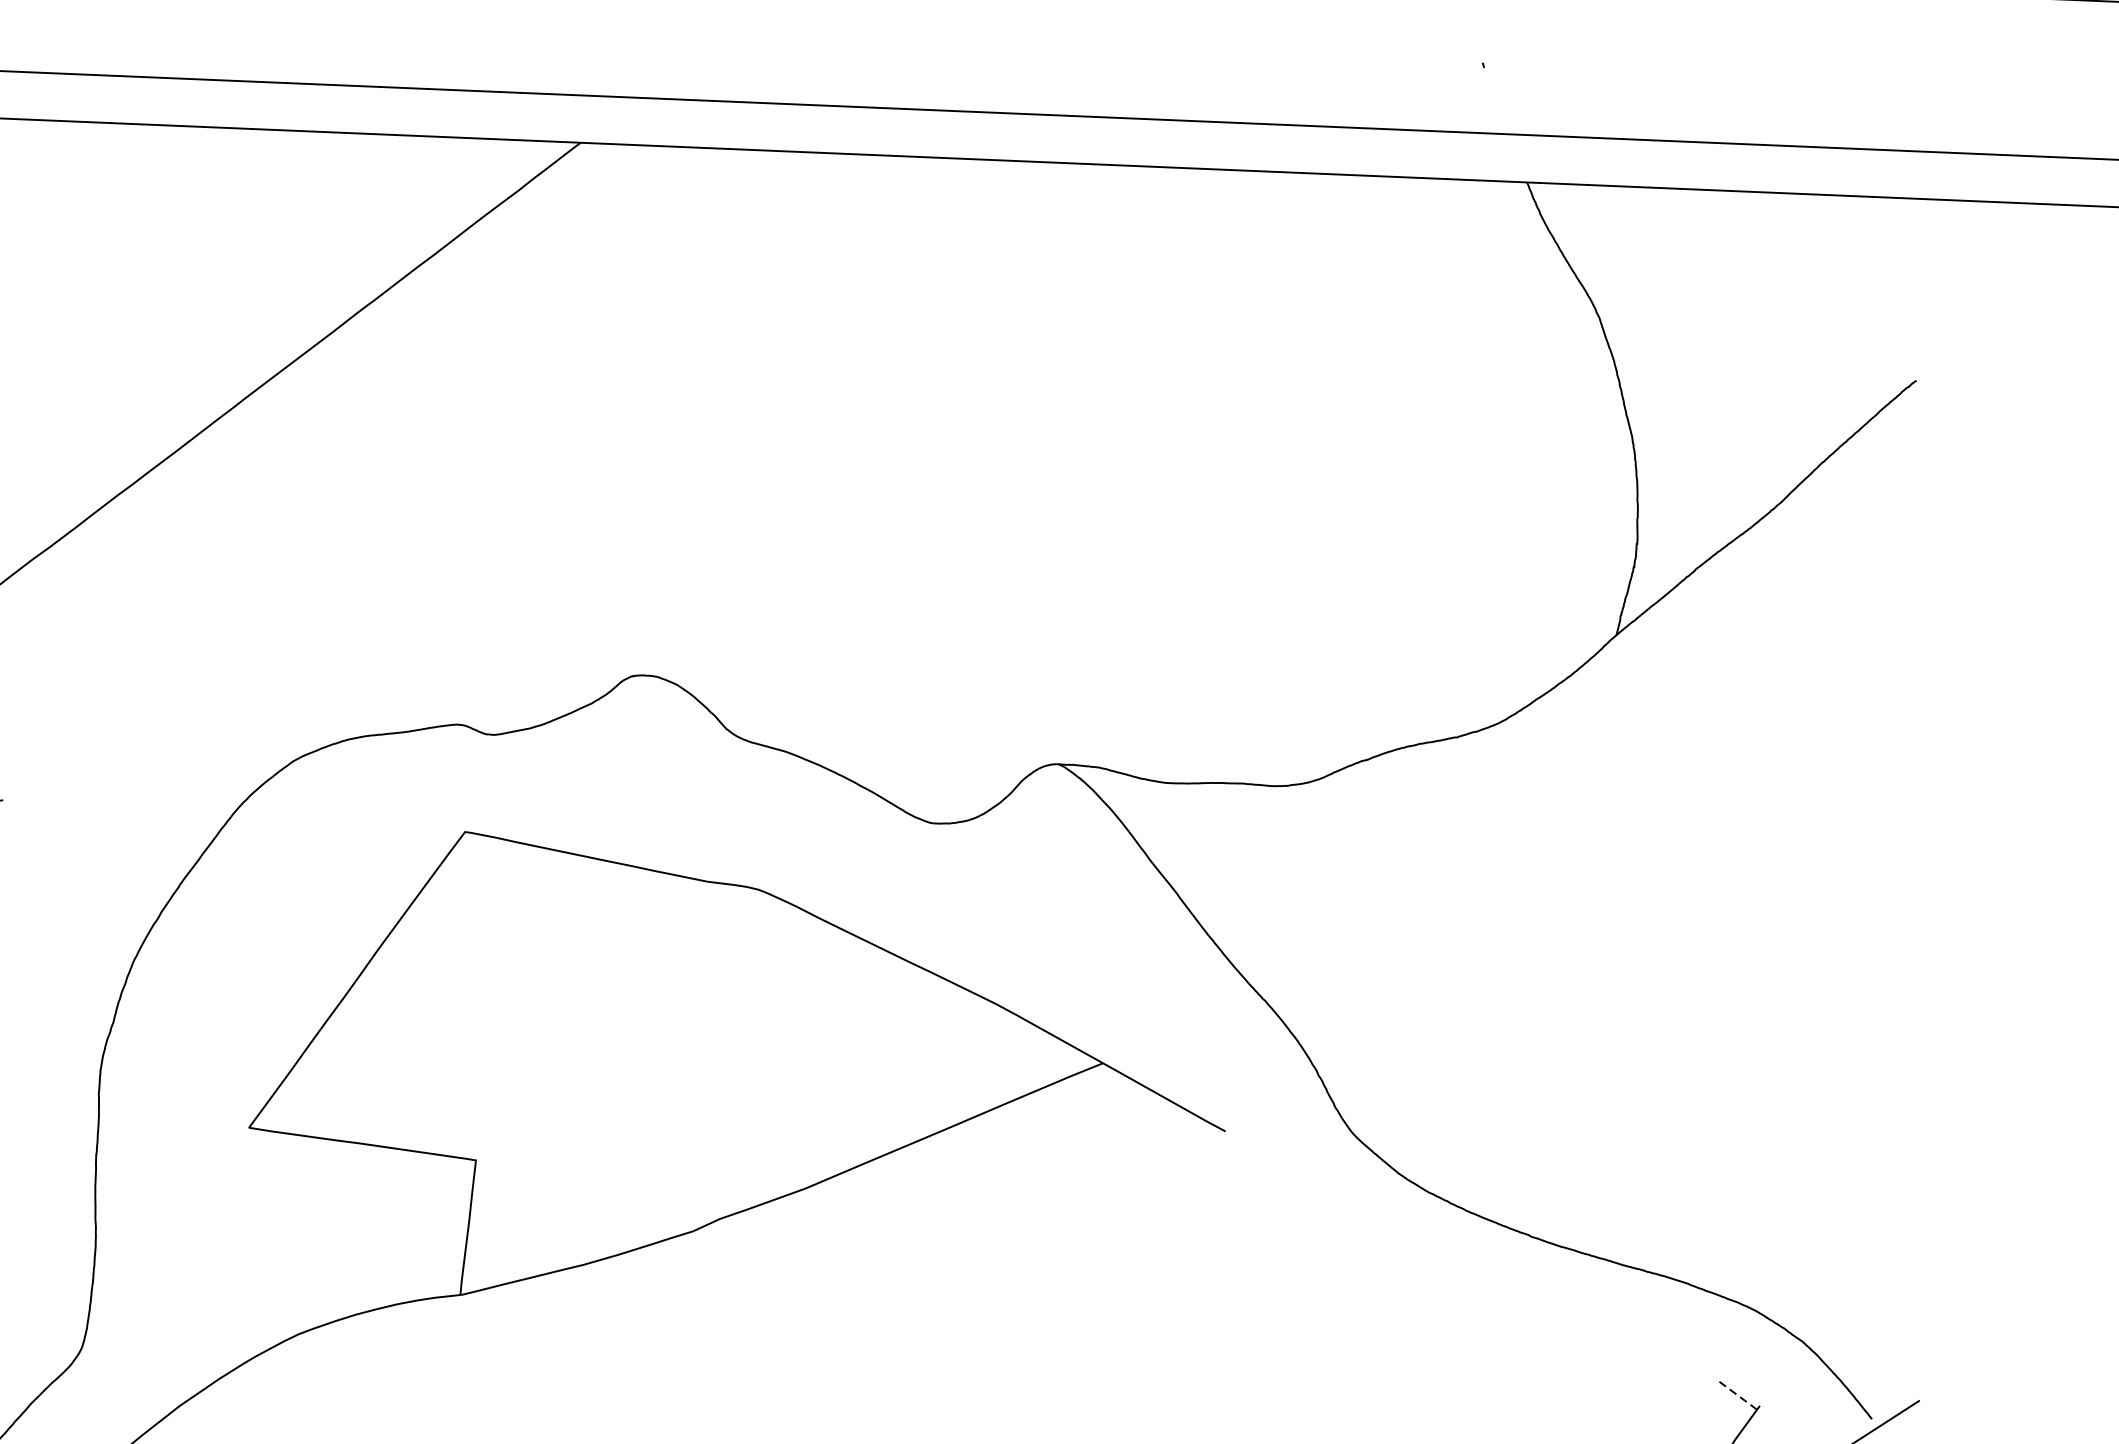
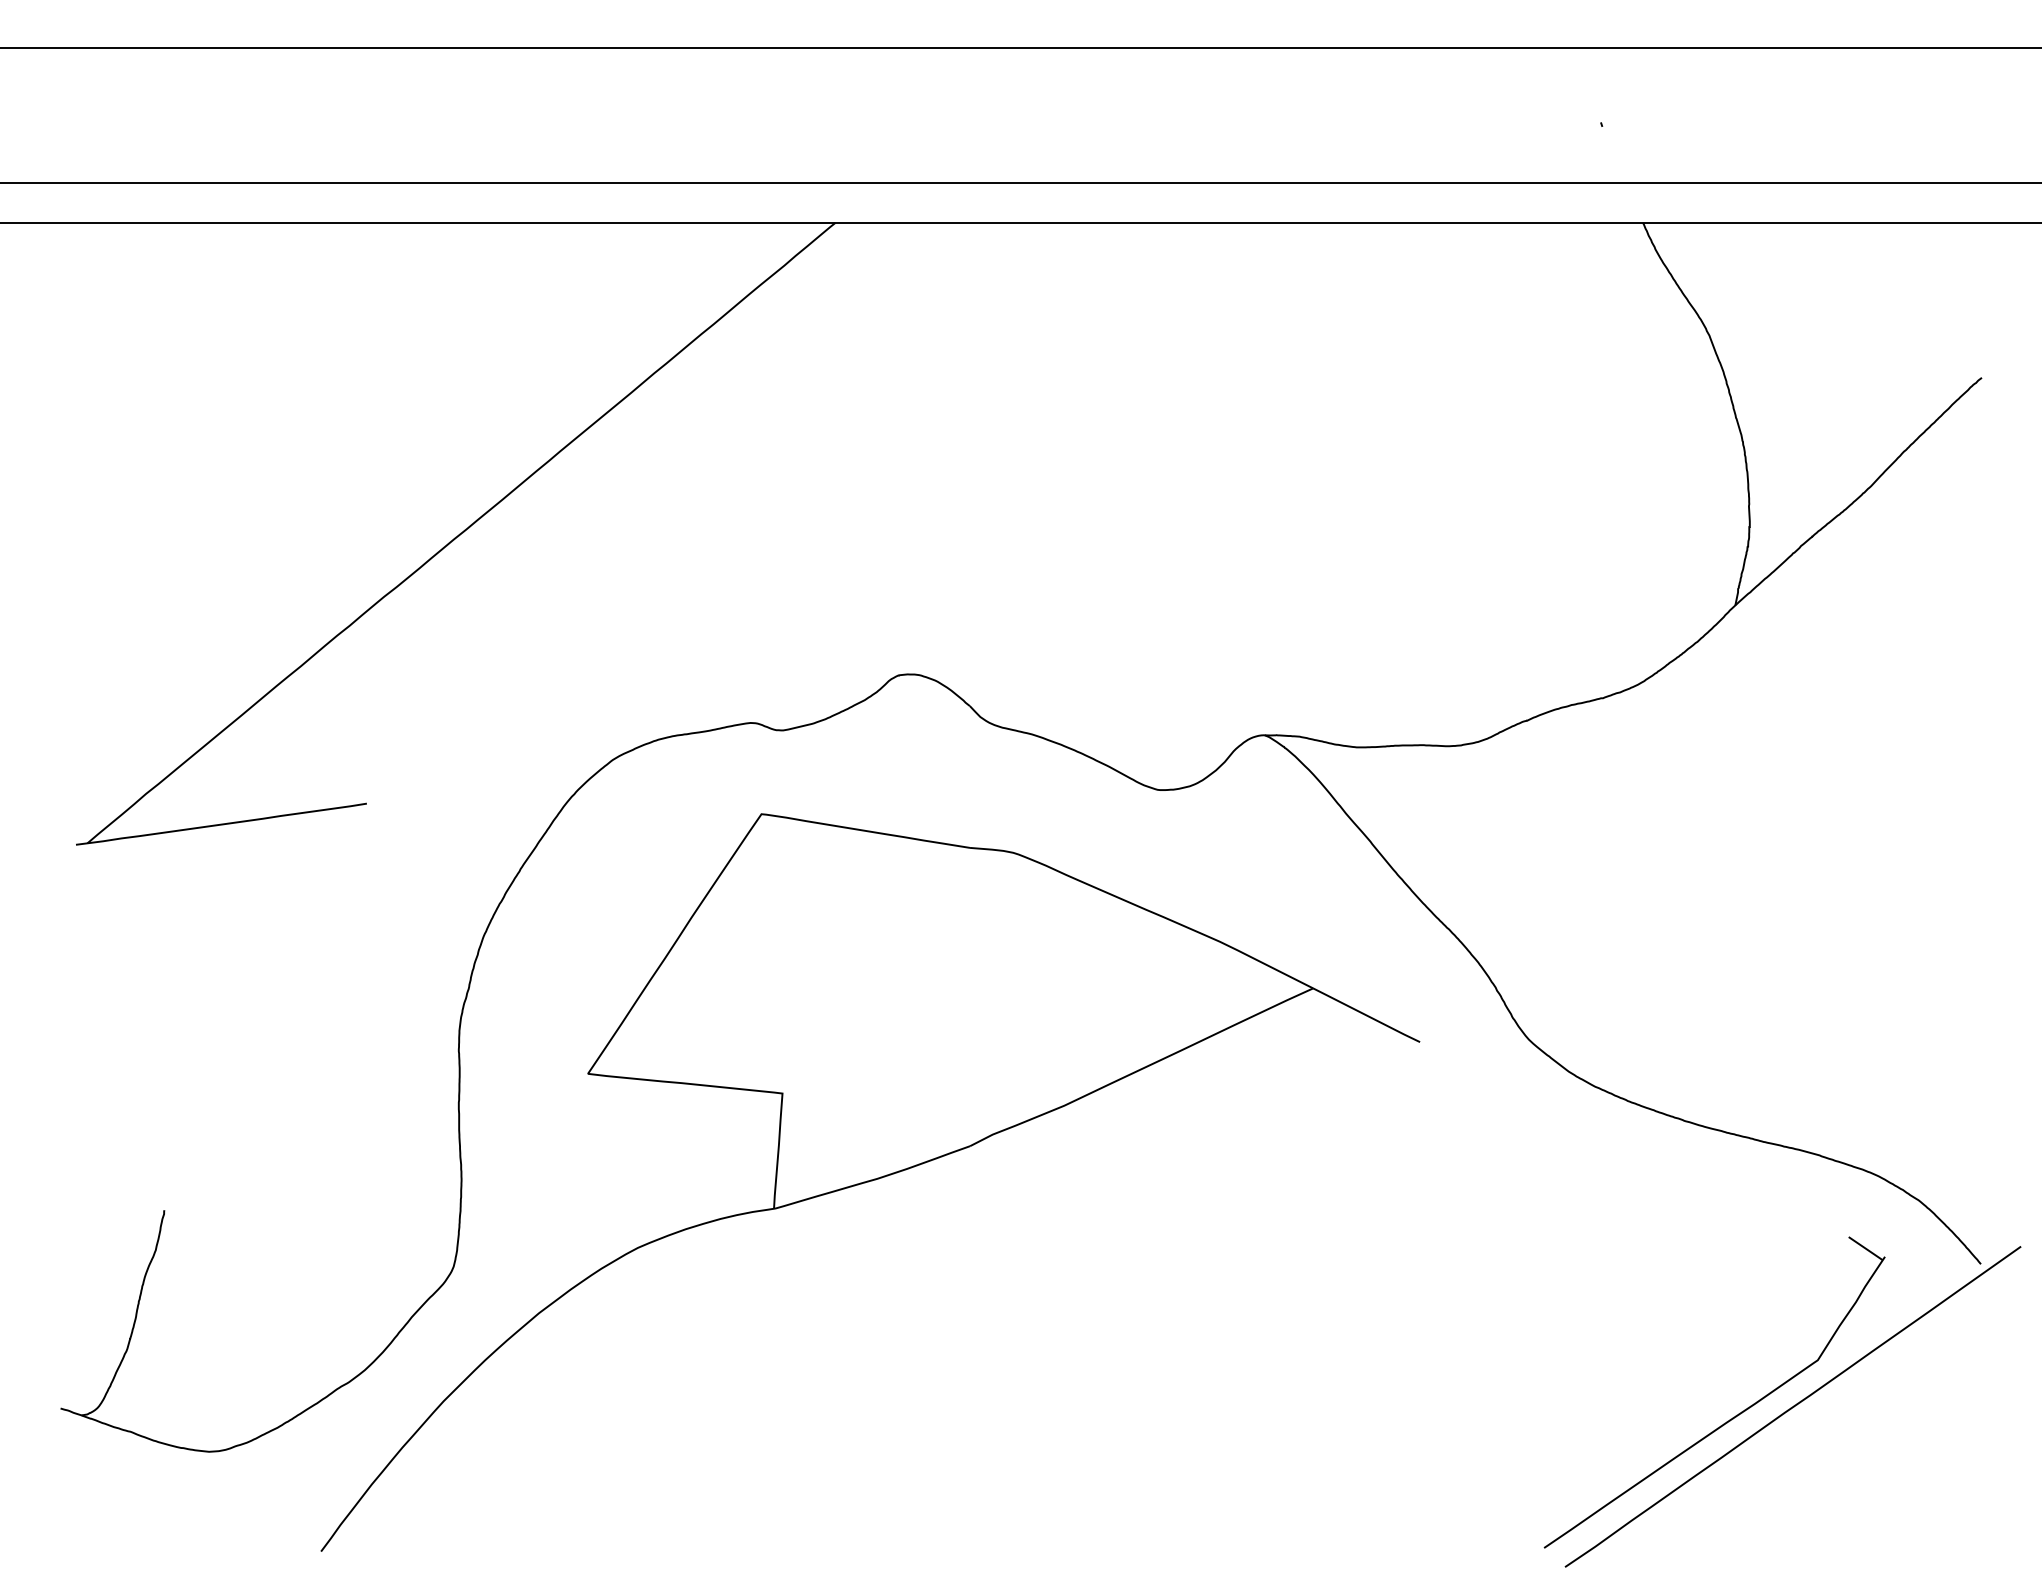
line: (1738, 1396) -> (1866, 1249), dashed -> solid

